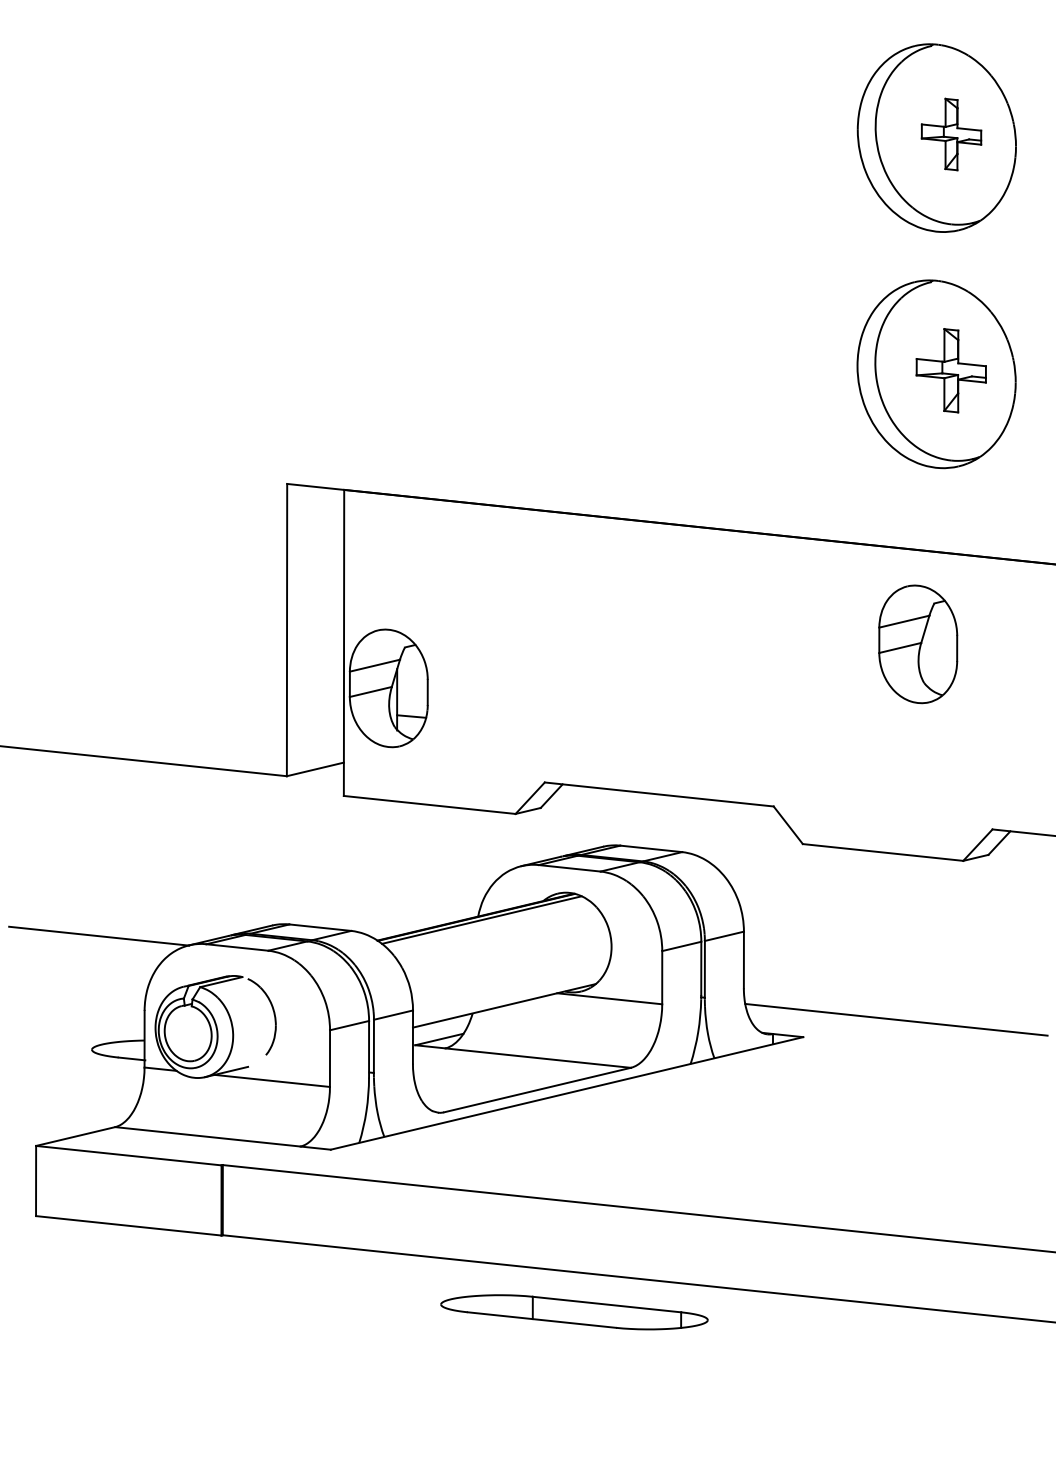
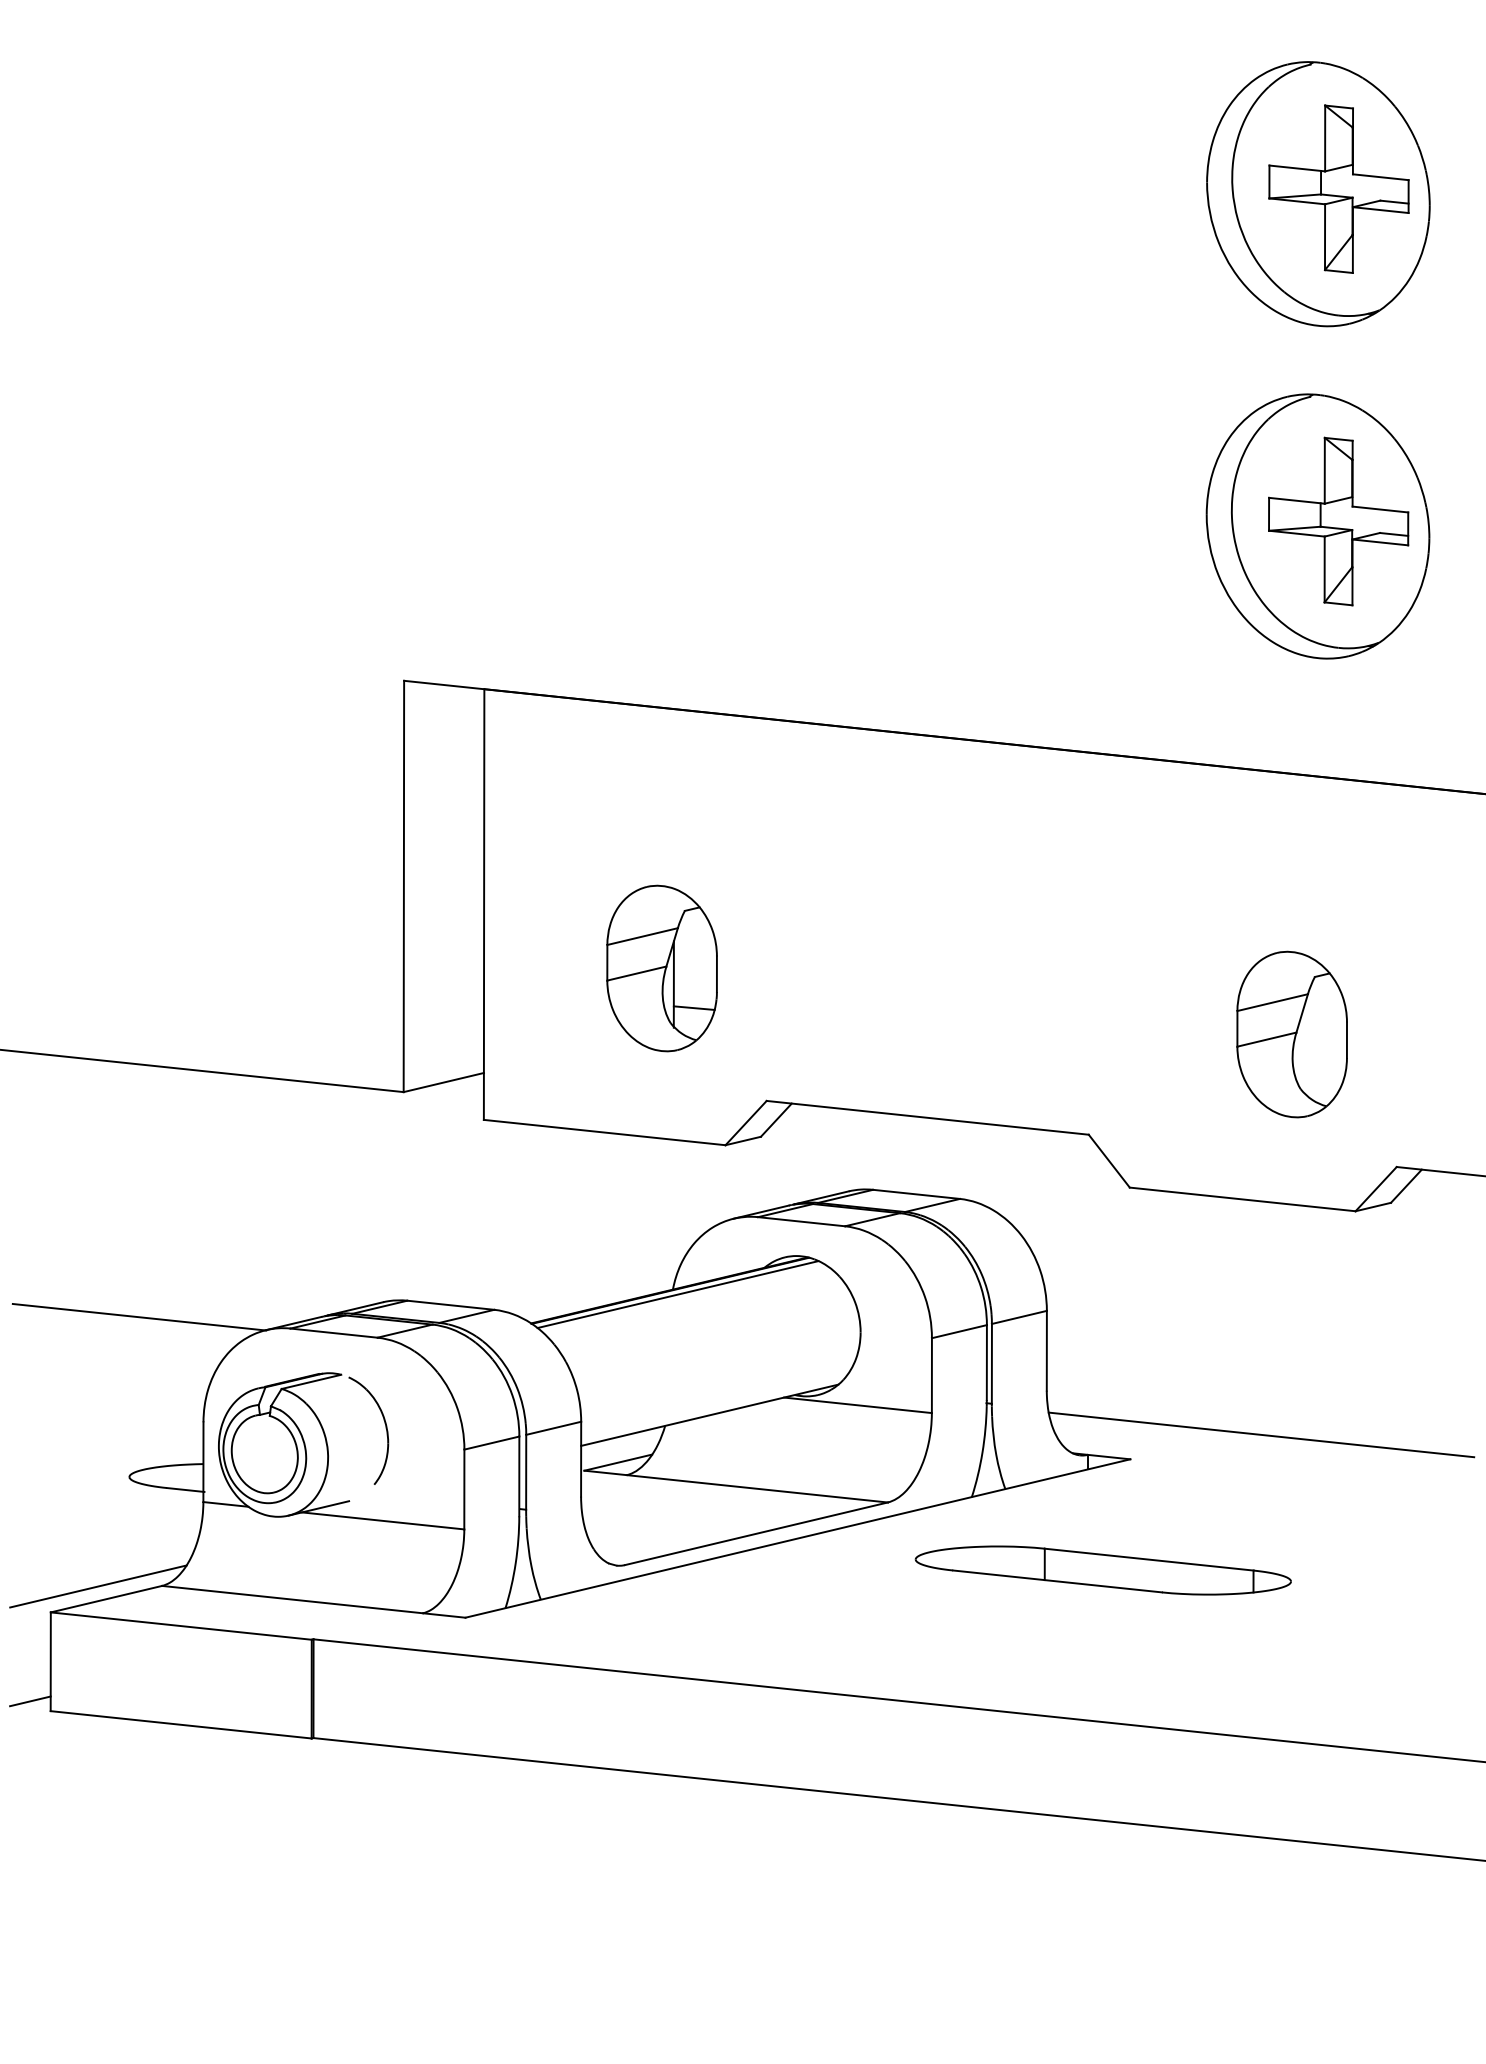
part: (951, 134) -> (1338, 188), size x1.67
part: (951, 370) -> (1338, 521), size x1.43
part: (917, 644) -> (1291, 1034), moved
part: (388, 688) -> (661, 968), moved
line: (70, 1127) -> (98, 1586), added
line: (21, 1209) -> (30, 1701), added
part: (573, 1312) -> (1102, 1570), moved

